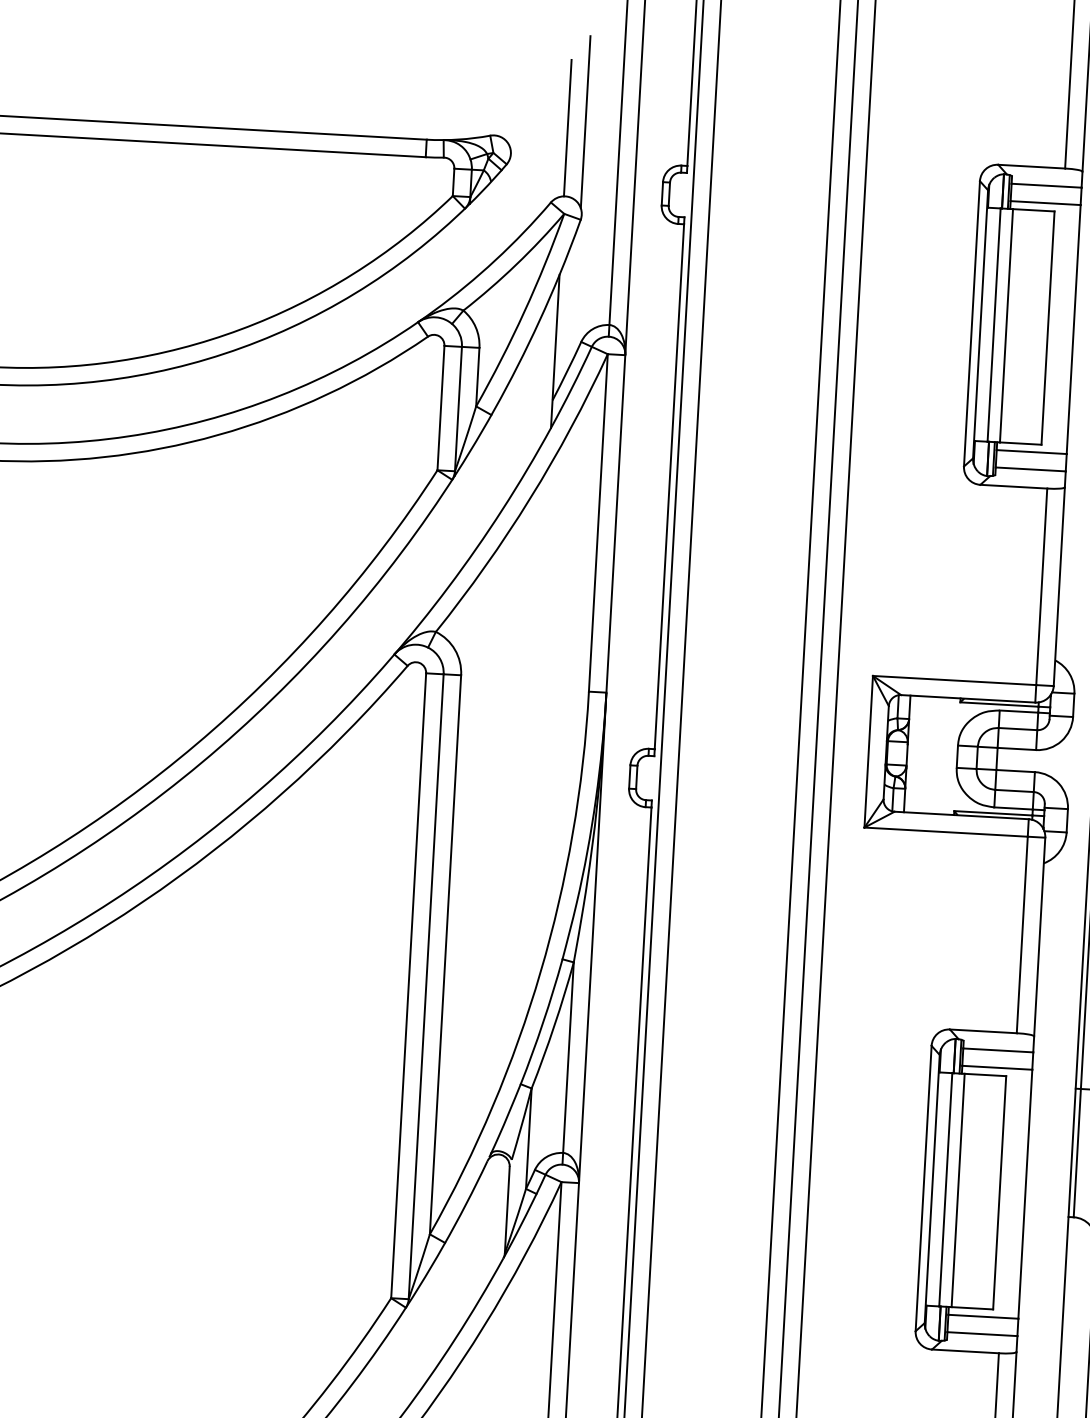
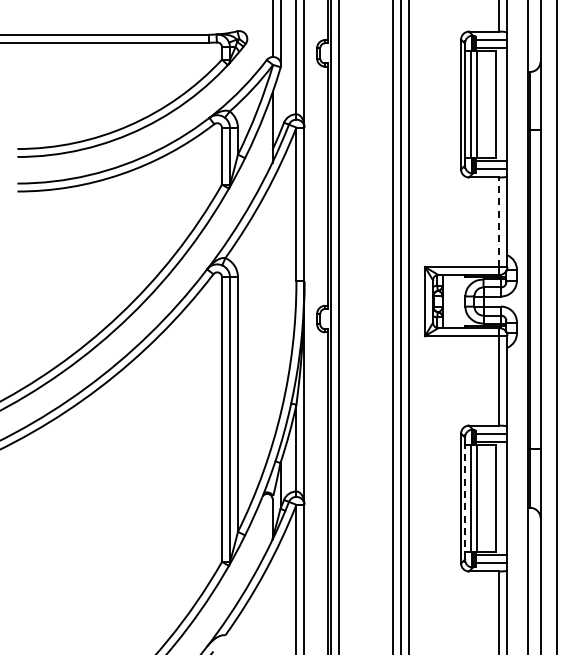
line: (1041, 587) -> (499, 222), solid -> dashed
line: (933, 1188) -> (465, 498), solid -> dashed

